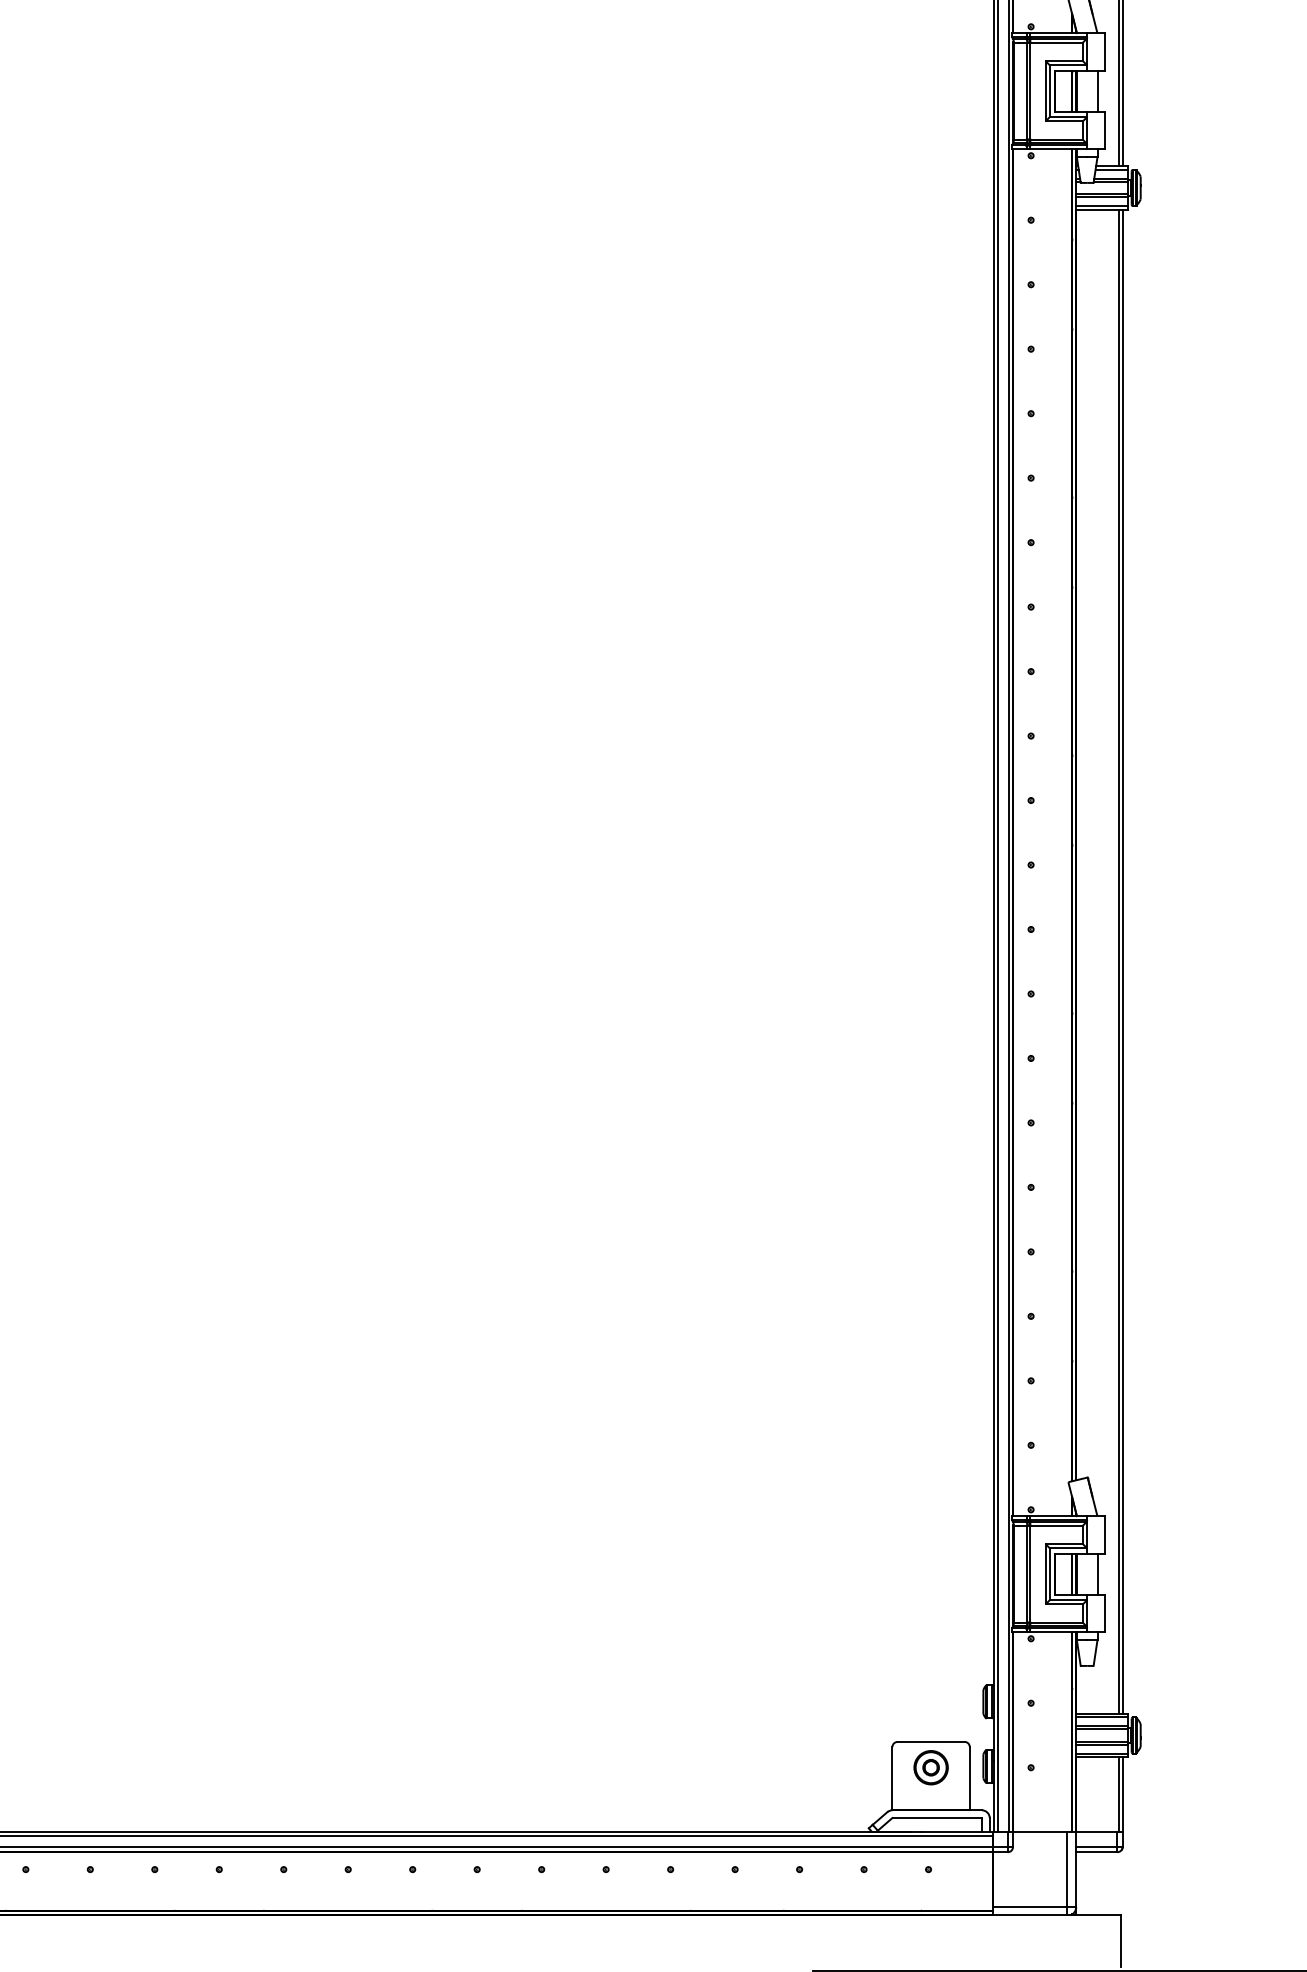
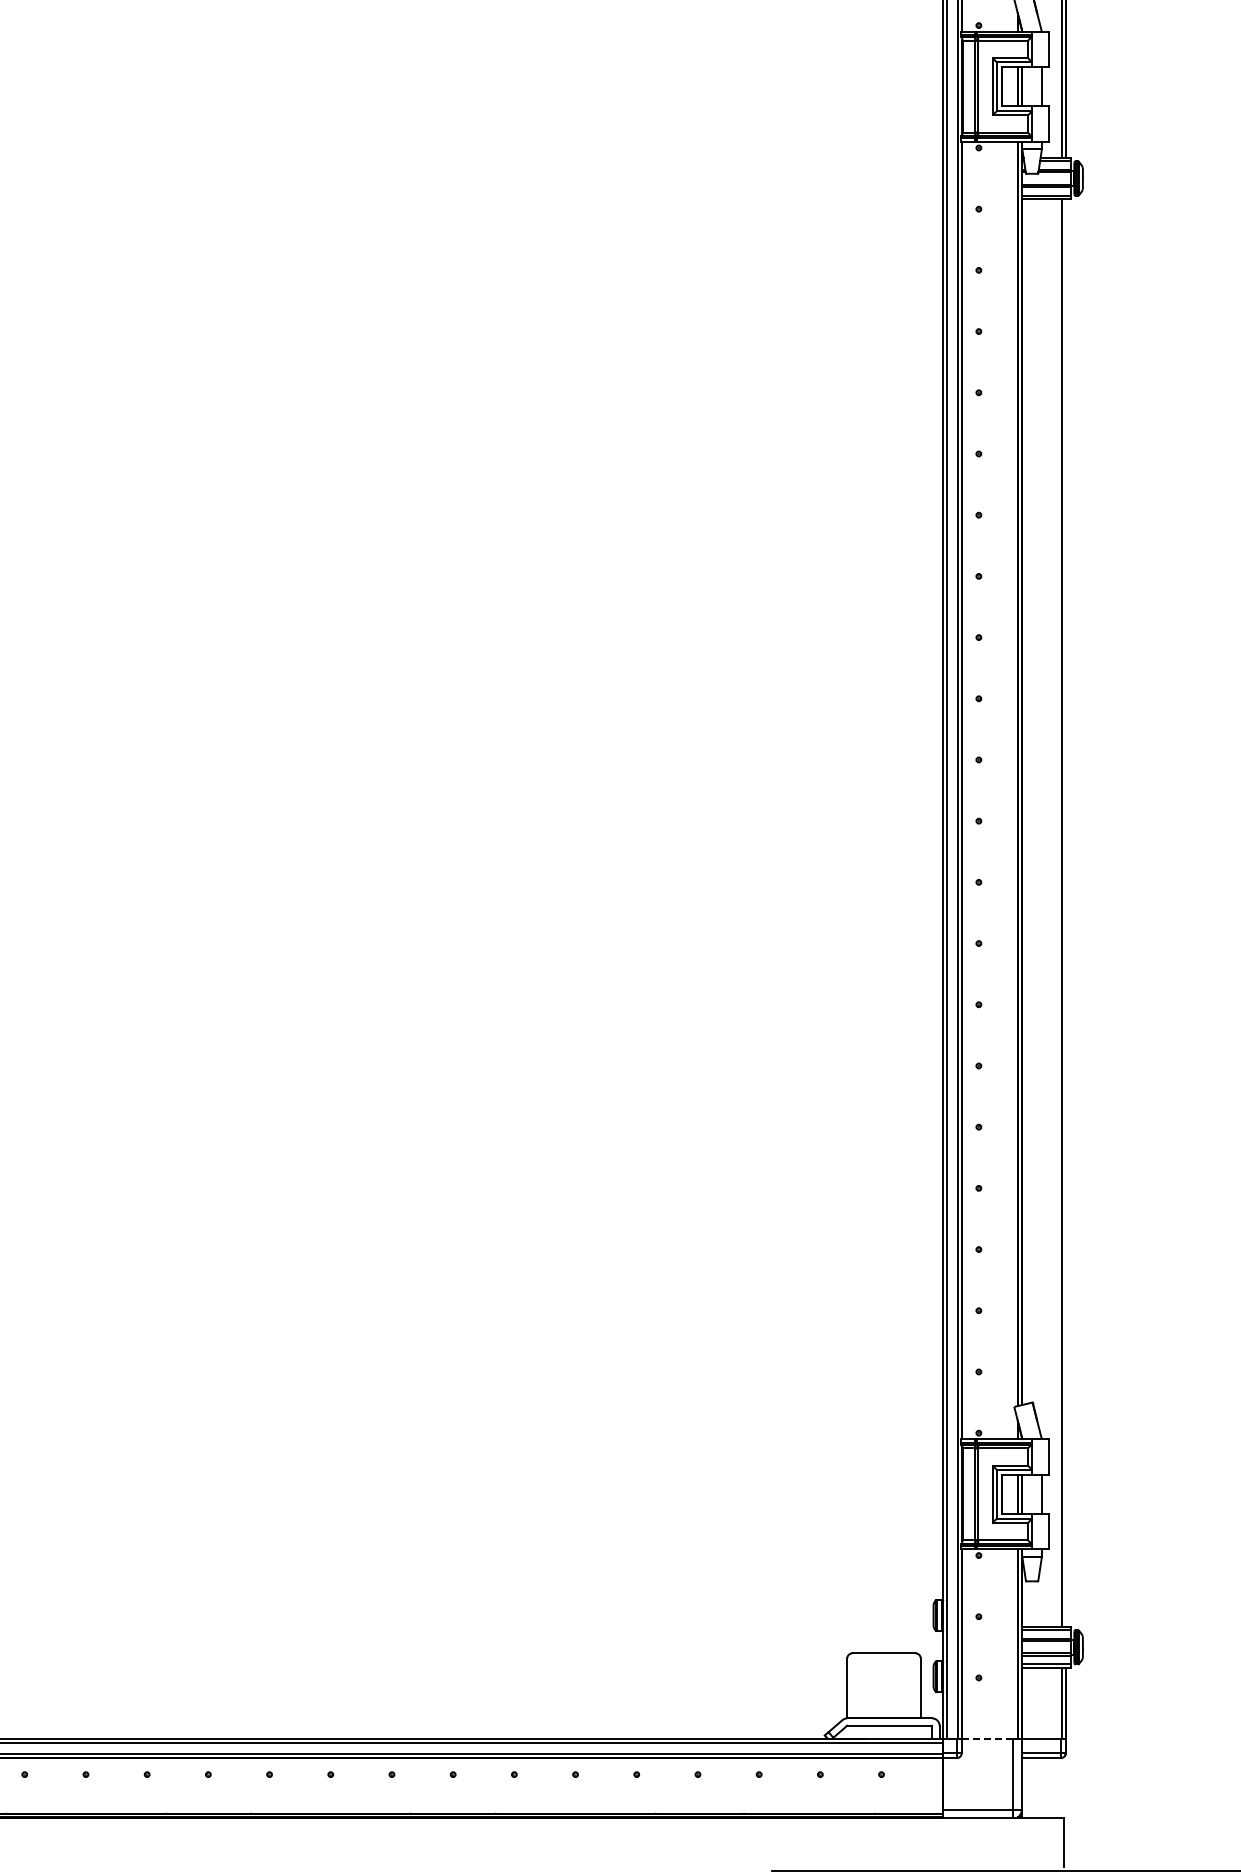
line: (1122, 961) -> (1065, 912), removed
part: (930, 1767) -> (883, 1677), removed
line: (1040, 1832) -> (987, 1739), solid -> dashed

